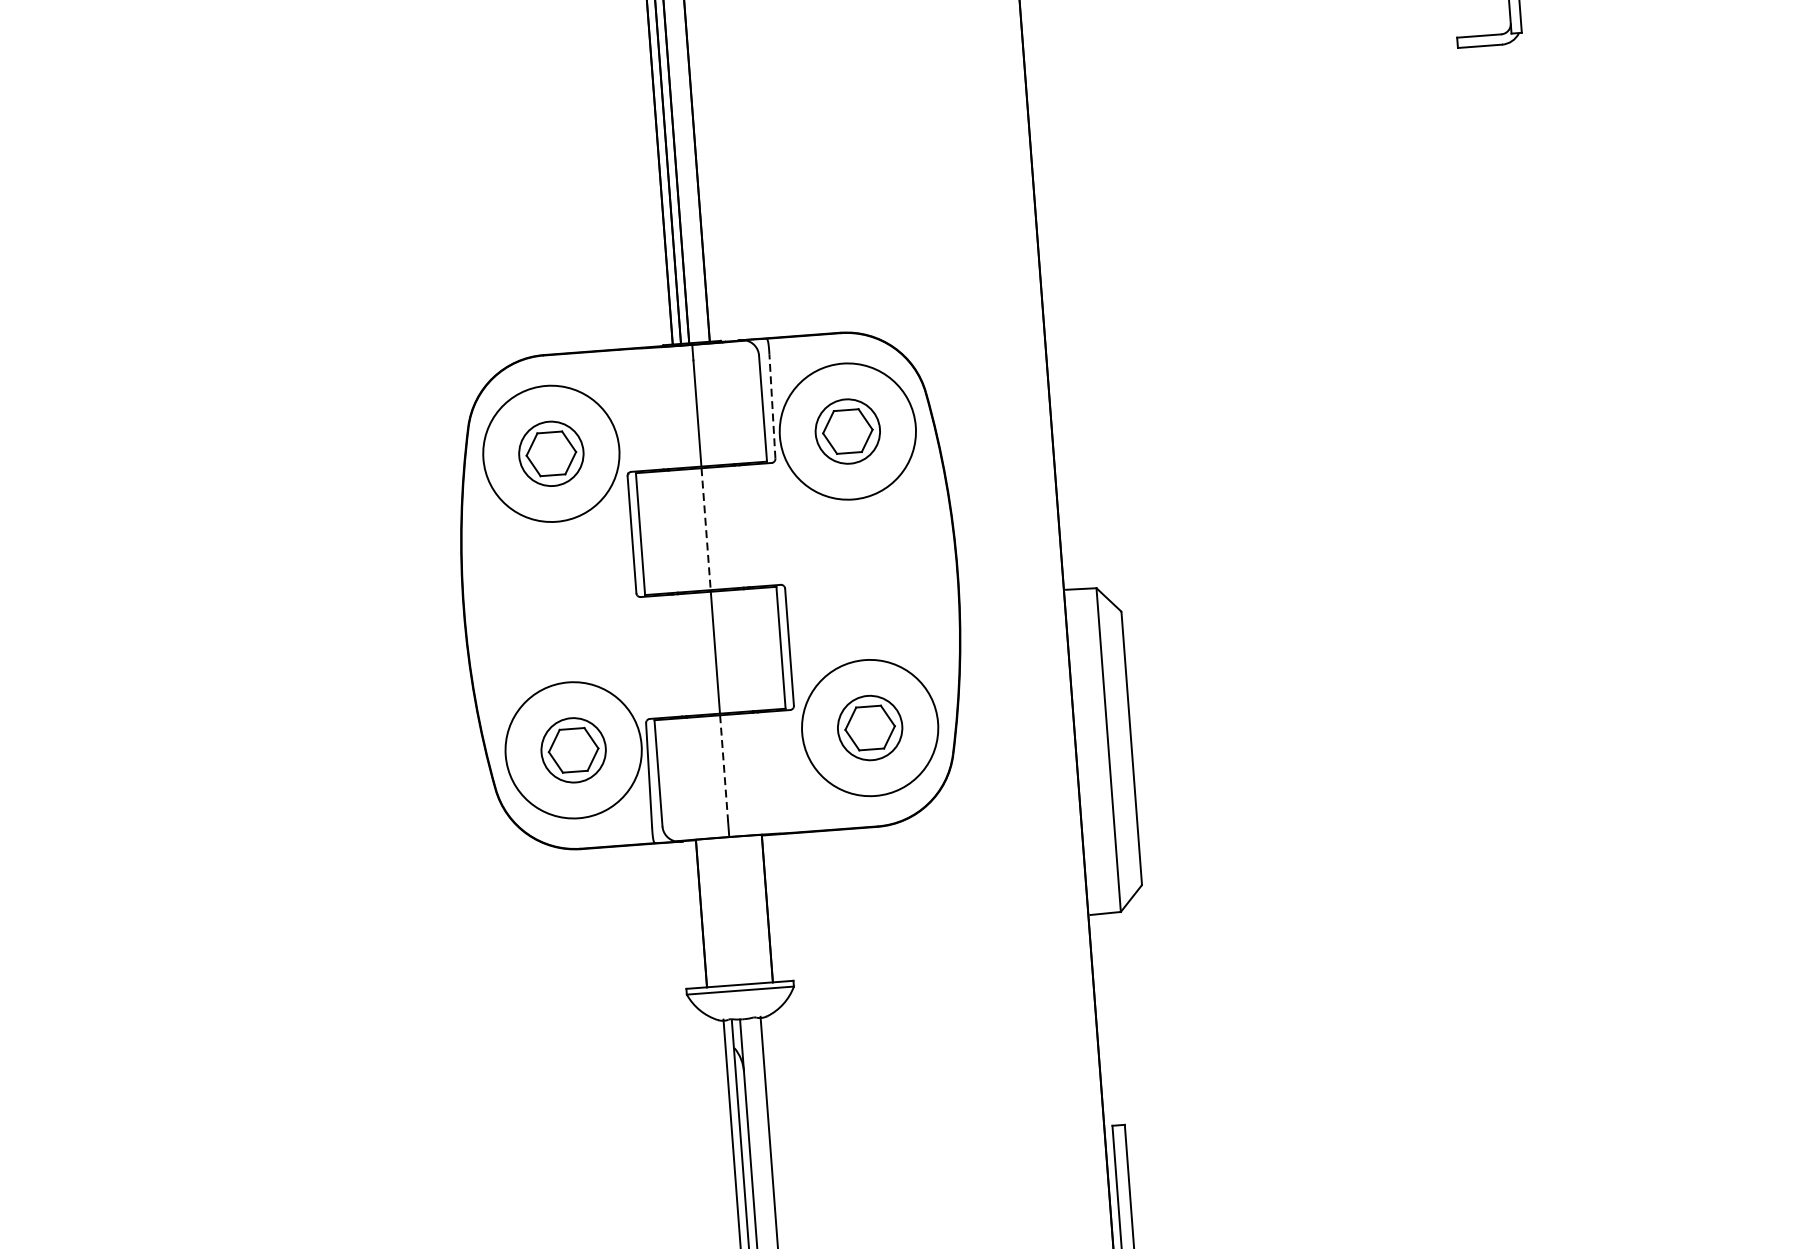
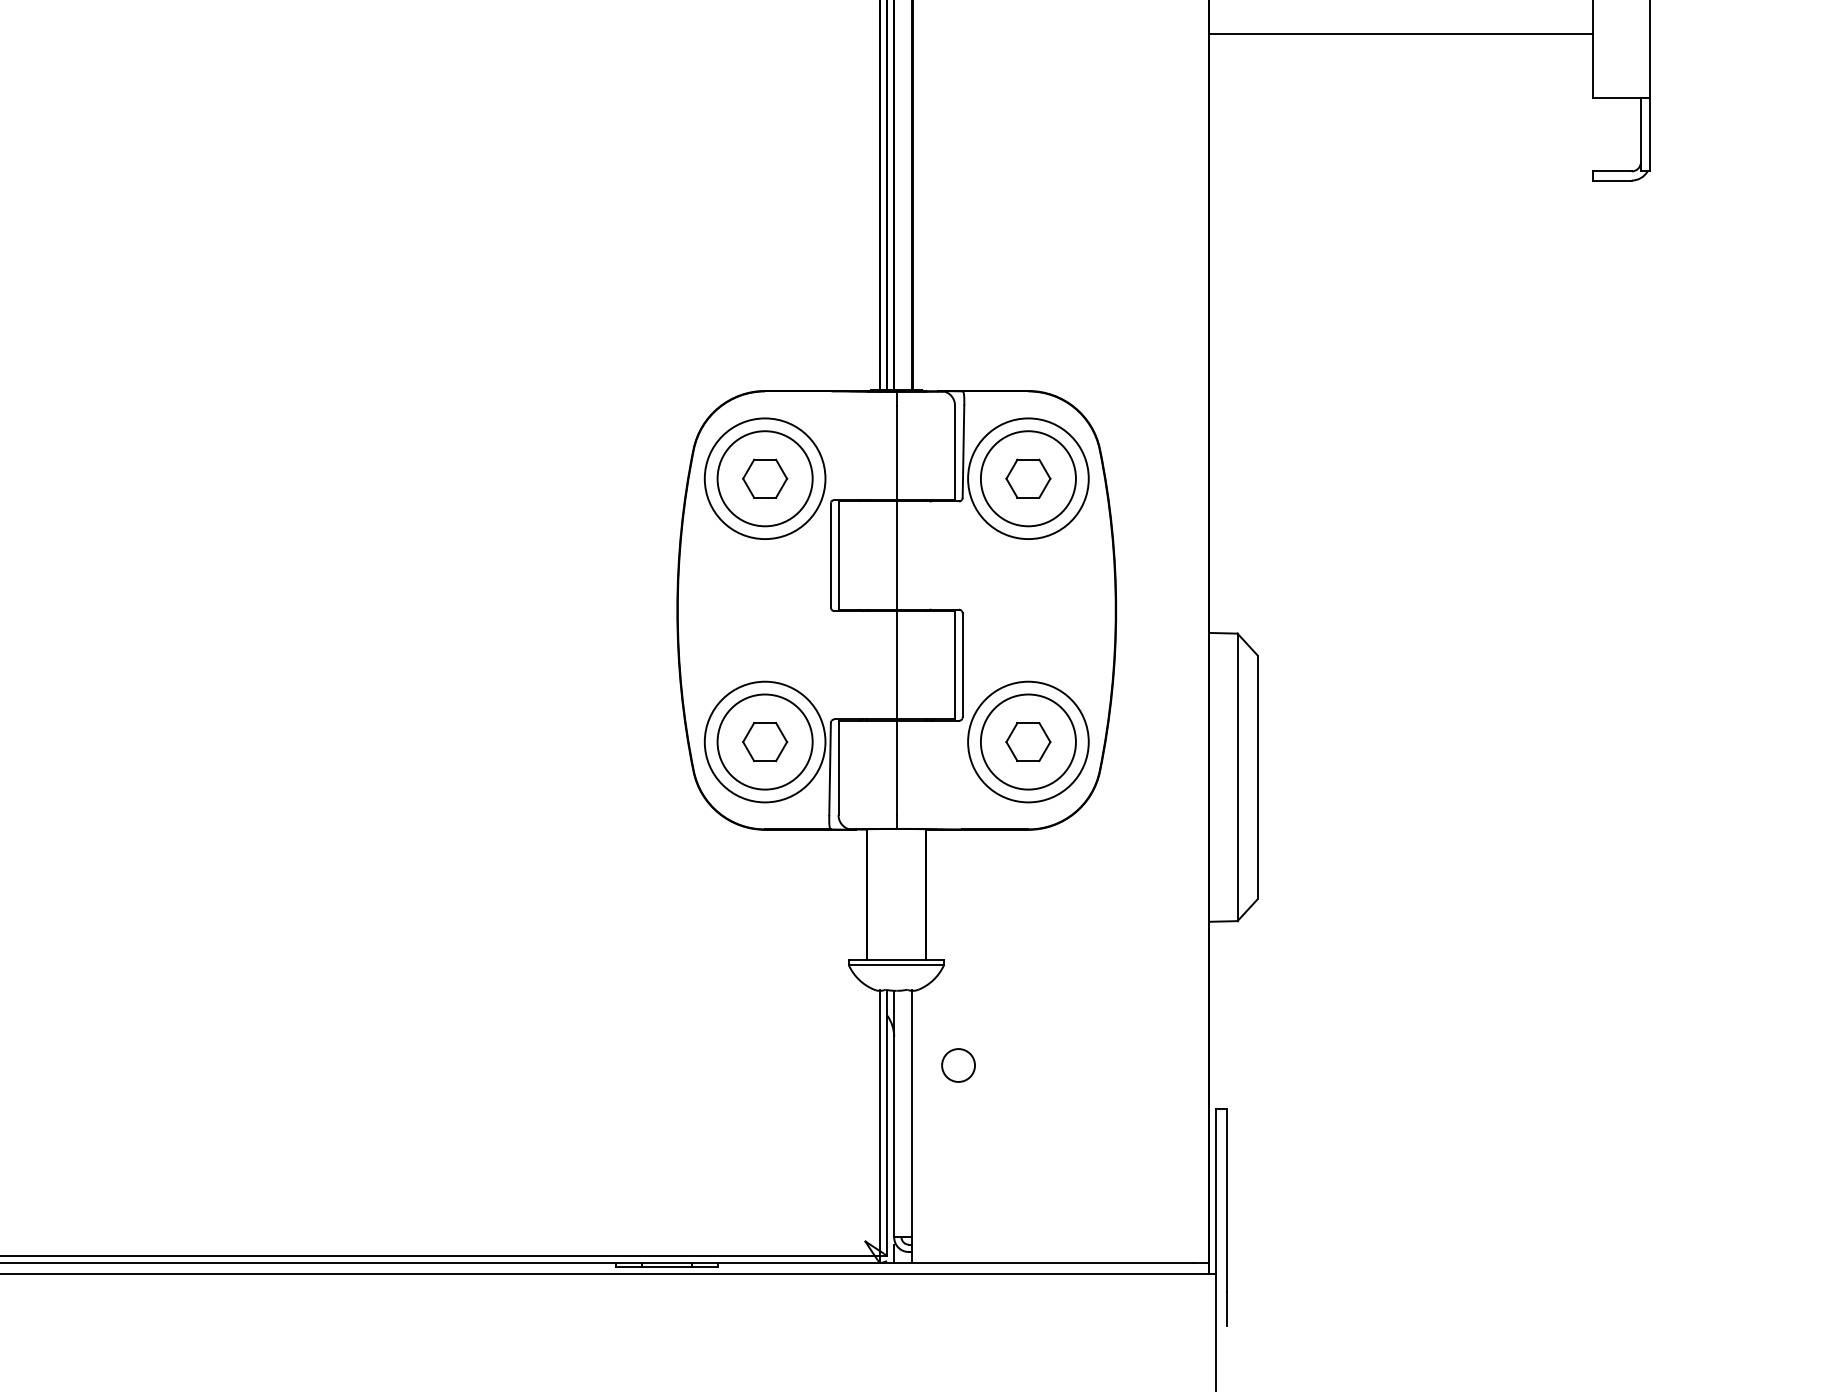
line: (772, 406) -> (963, 451), dashed -> solid
circle: (846, 431) -> (1027, 478), size x1.67
circle: (550, 453) -> (764, 478), size x1.67
line: (705, 530) -> (896, 556), dashed -> solid
circle: (869, 727) -> (1027, 741), size x1.67
circle: (572, 749) -> (764, 741), size x1.67
line: (723, 768) -> (896, 768), dashed -> solid
circle: (818, 1098) -> (958, 1065), added

